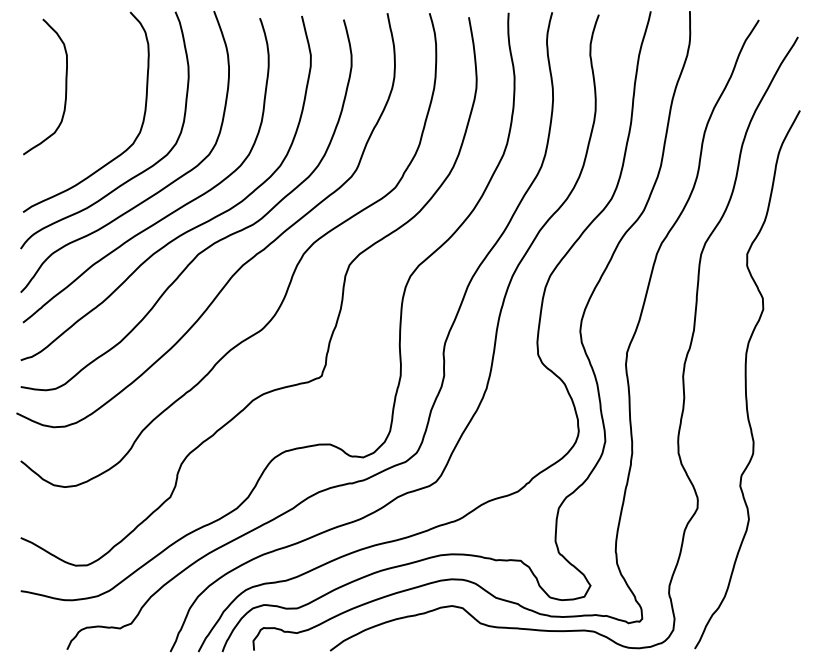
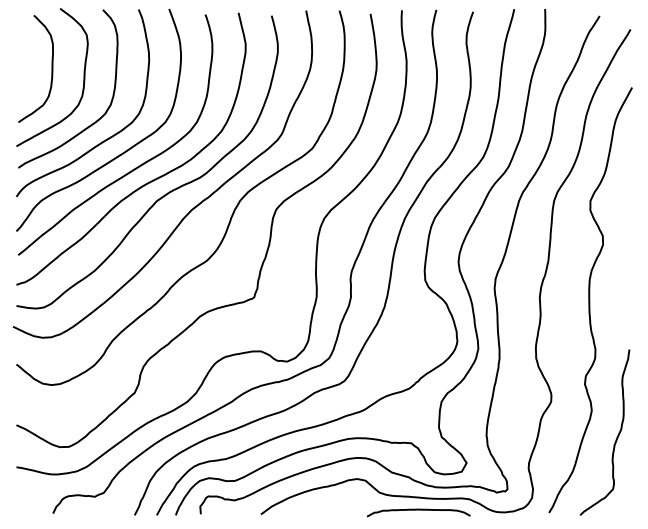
curve: (105, 98) -> (83, 78), added
curve: (779, 555) -> (615, 439), added
curve: (529, 645) -> (418, 510), added

